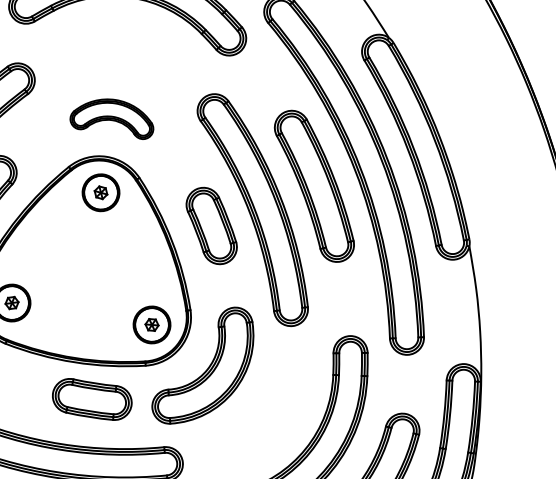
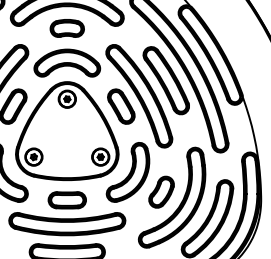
part: (122, 44) -> (66, 28), added
part: (113, 115) -> (67, 62), size x1.67
part: (90, 399) -> (66, 200), moved
part: (268, 416) -> (161, 191), added

